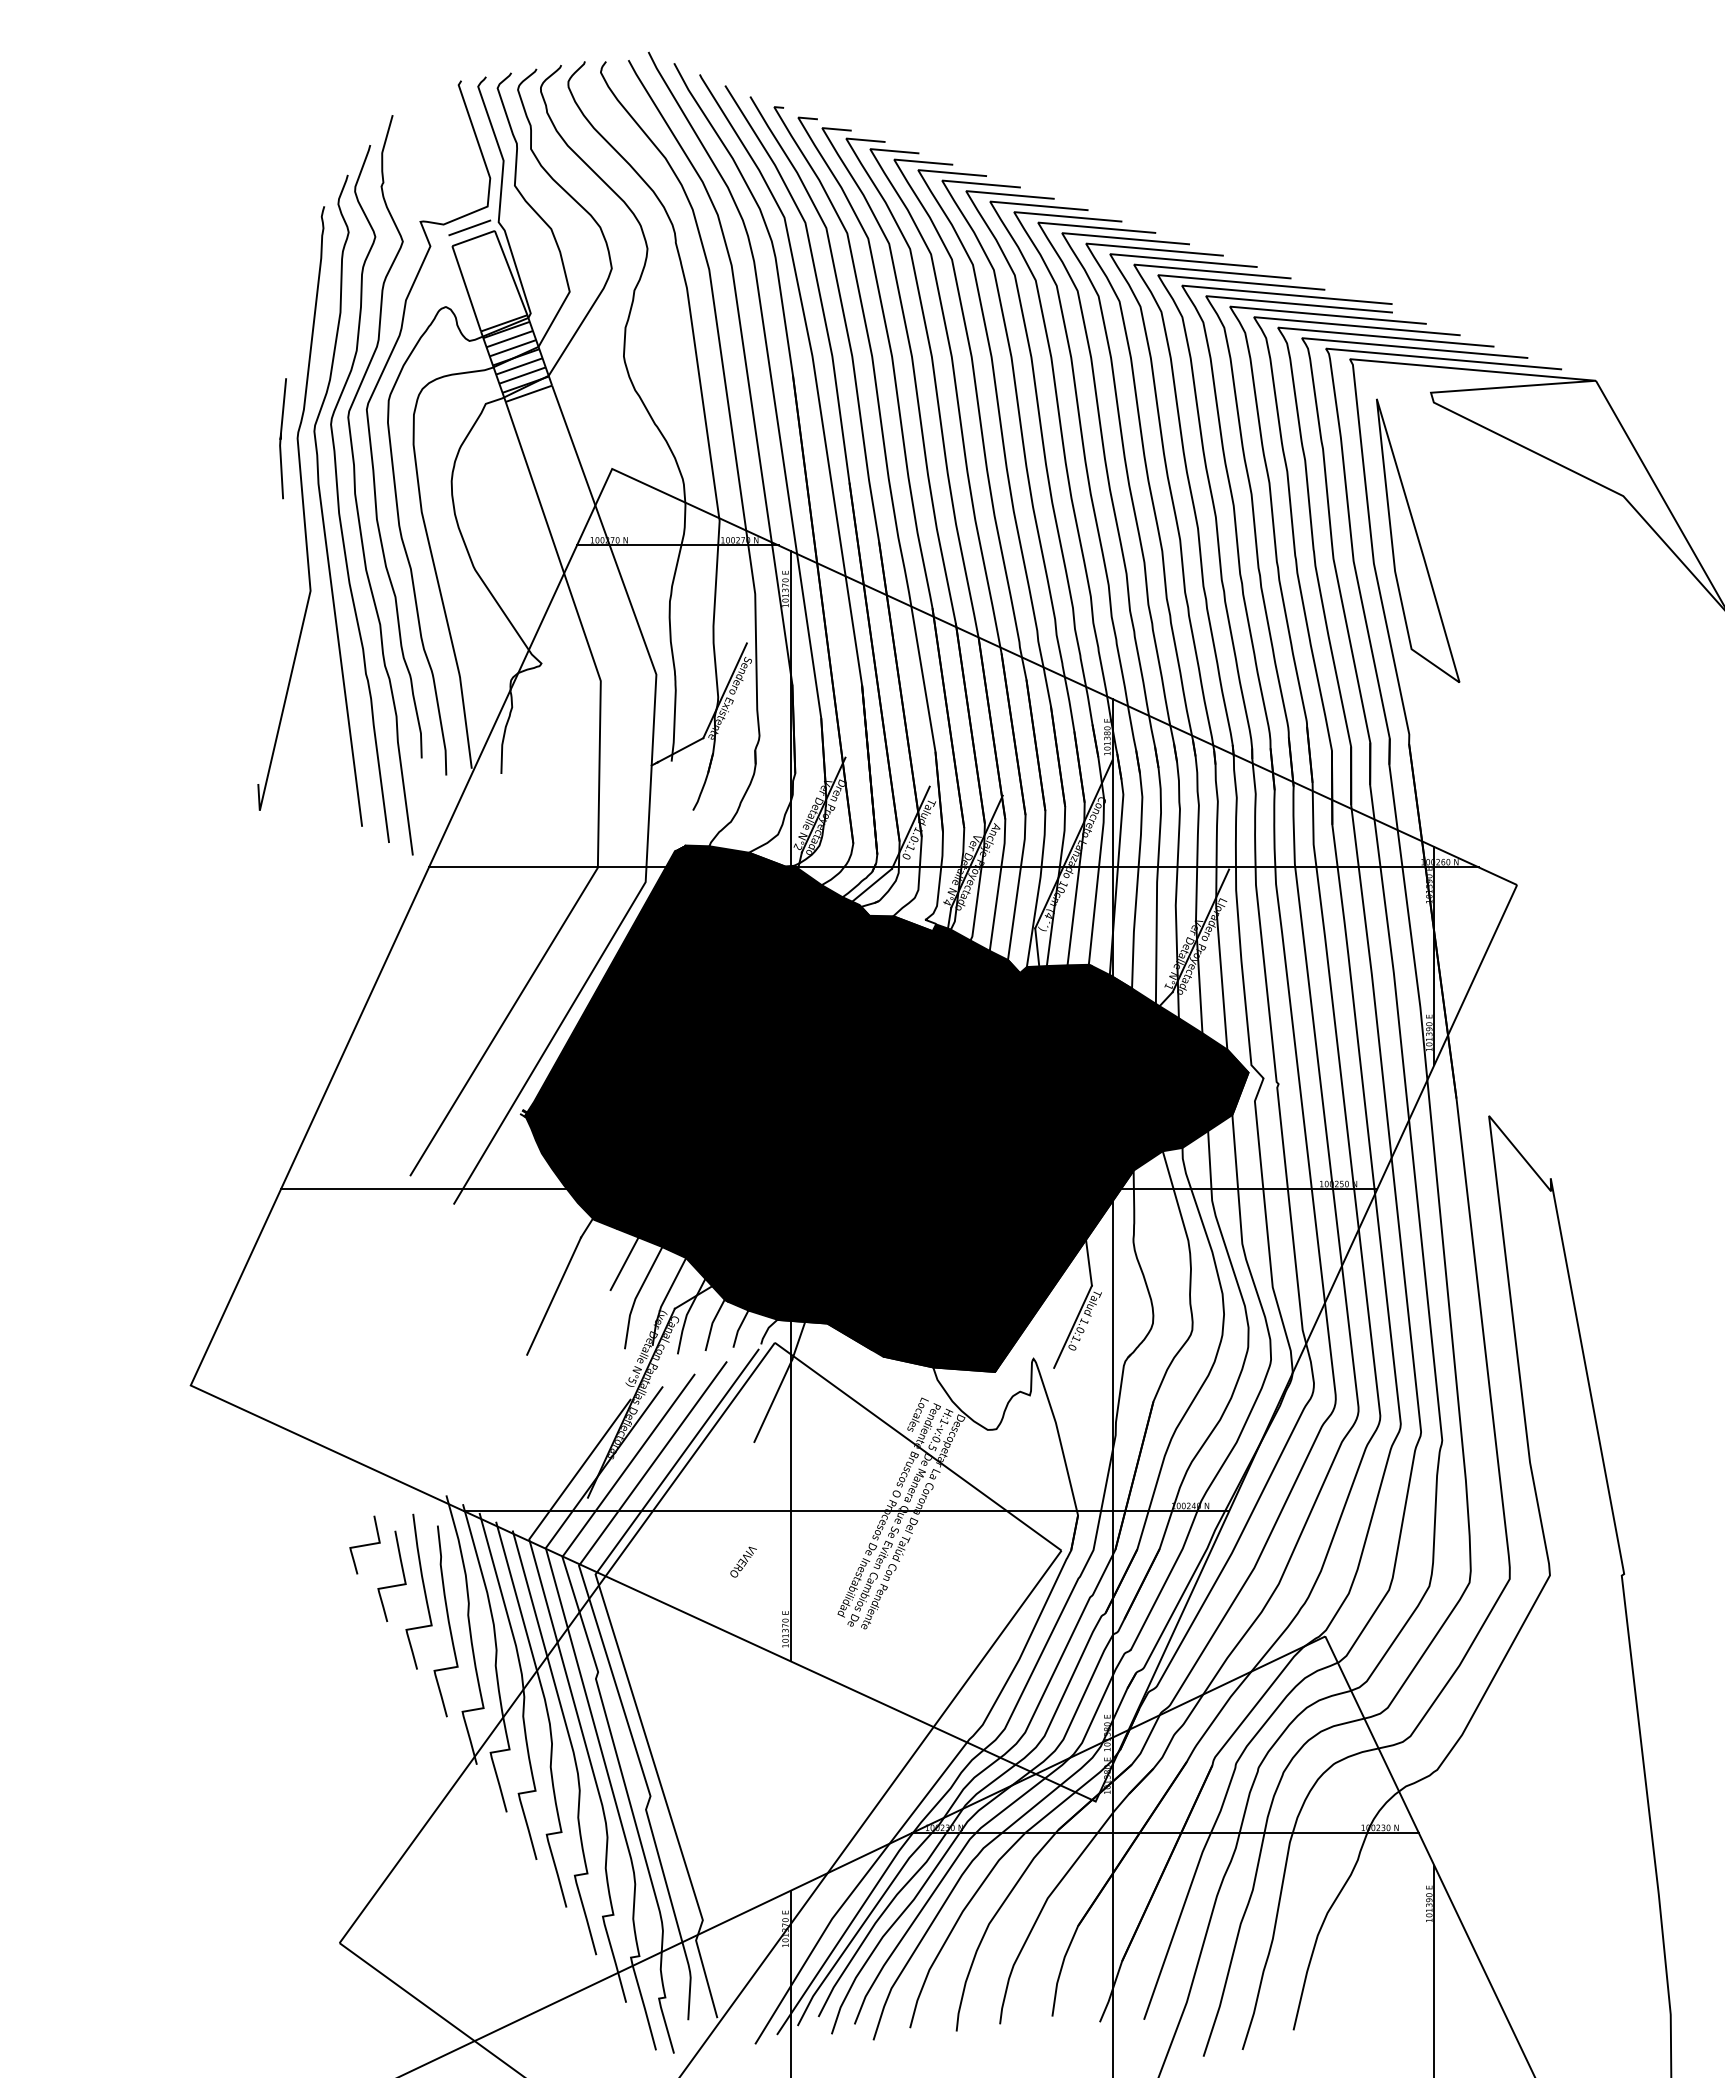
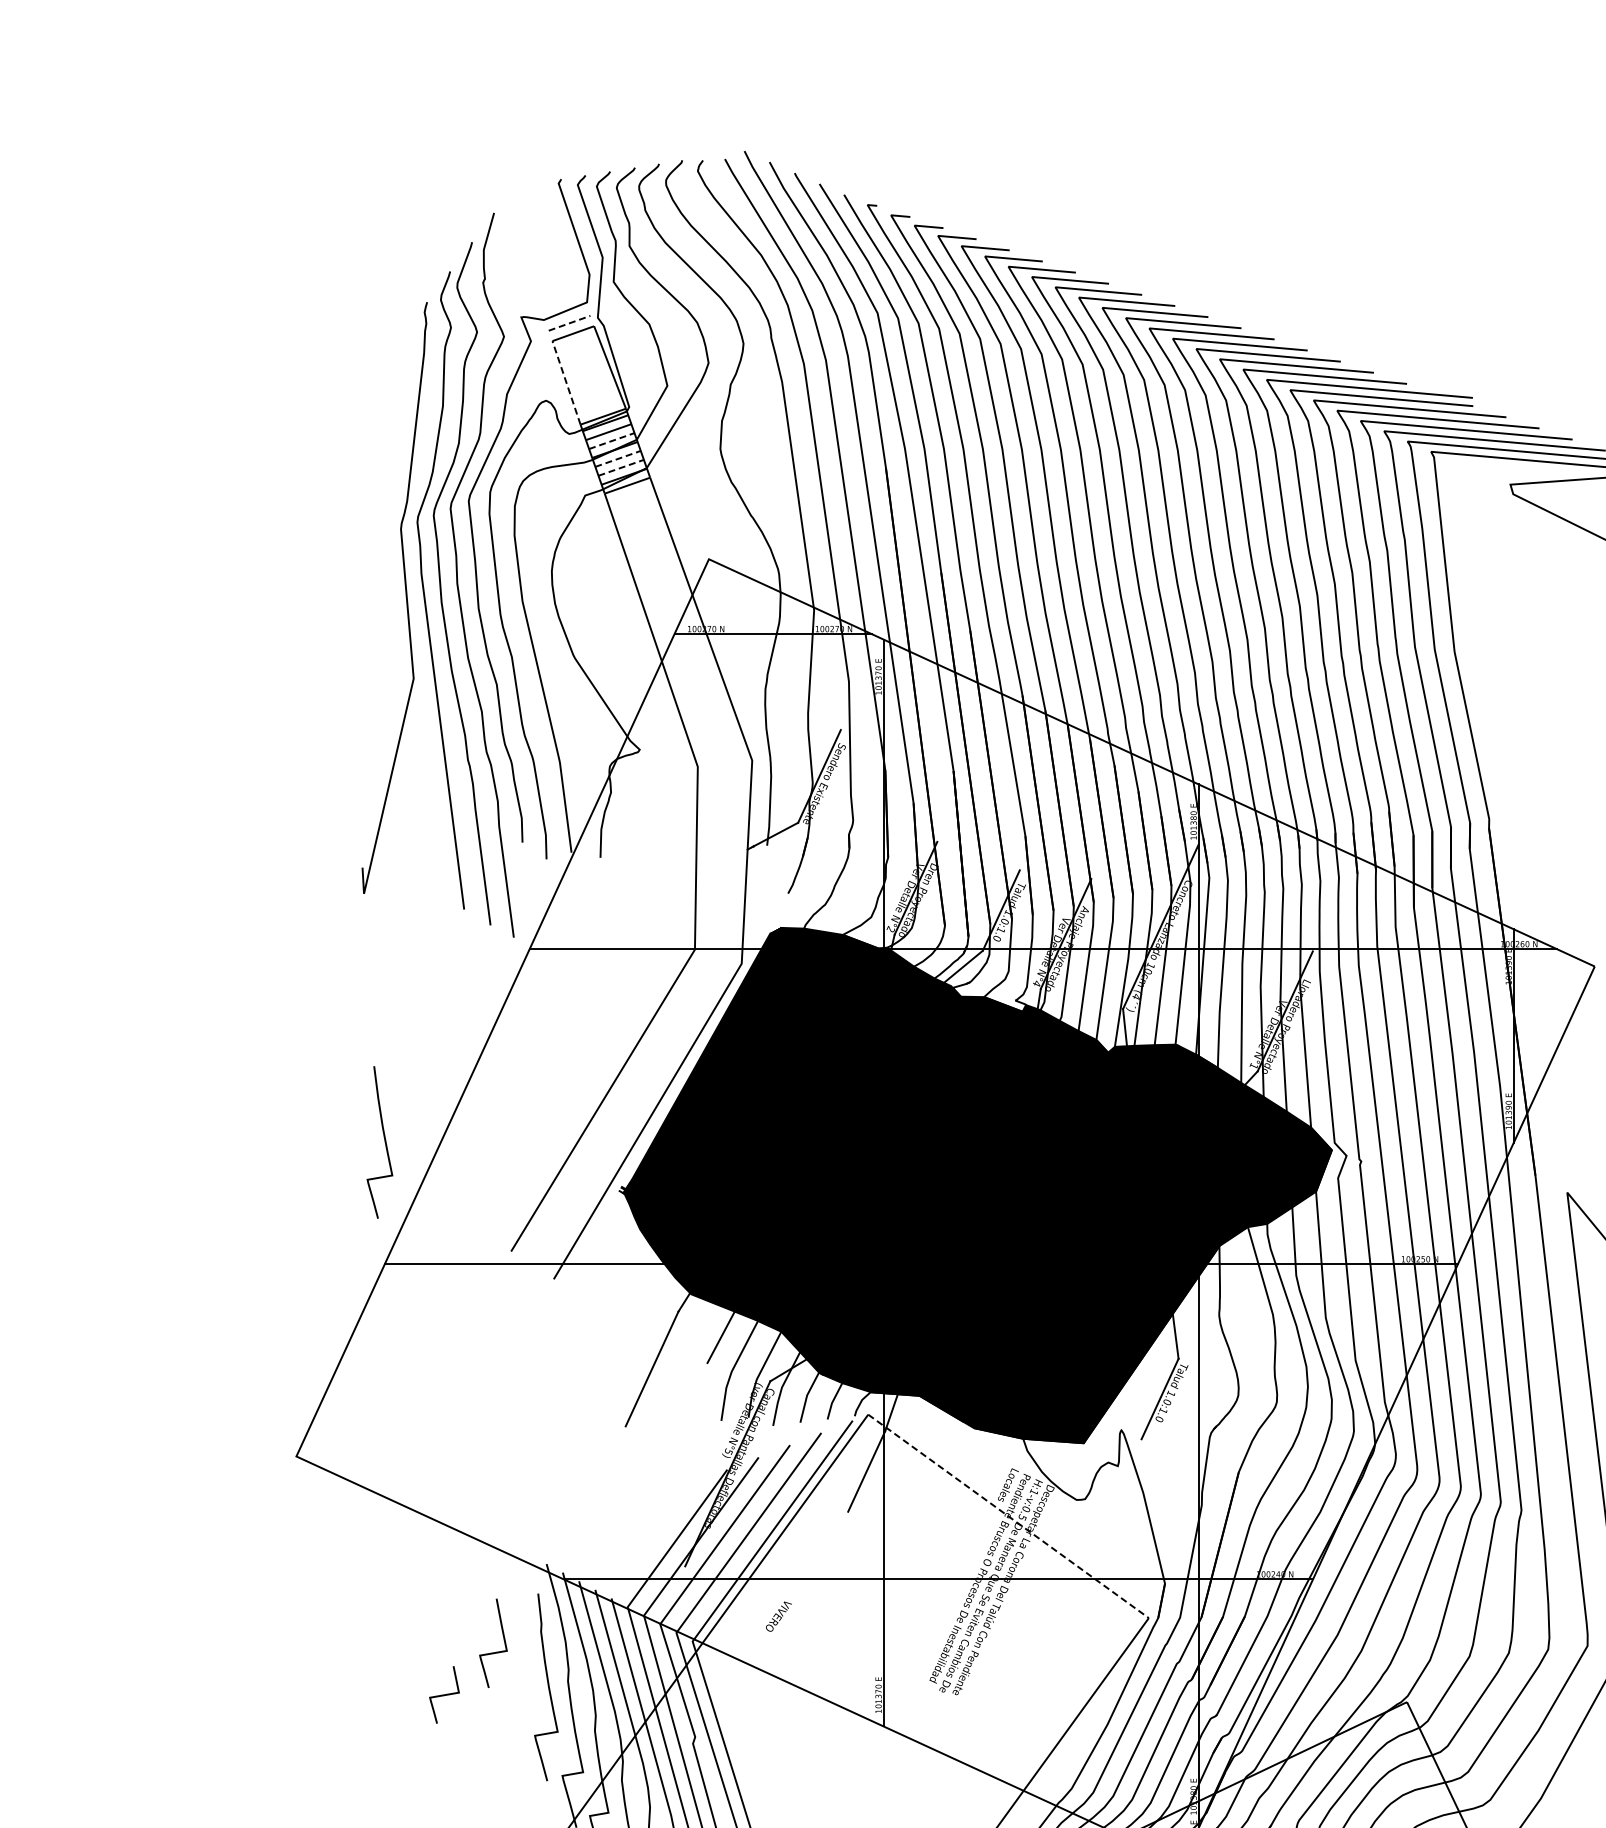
line: (469, 227) -> (569, 322), solid -> dashed
line: (466, 288) -> (566, 382), solid -> dashed
line: (512, 348) -> (611, 441), solid -> dashed
line: (519, 366) -> (618, 458), solid -> dashed
line: (522, 375) -> (621, 467), solid -> dashed
part: (282, 438) -> (386, 529), removed
part: (1418, 540) -> (1498, 629), removed
line: (918, 1447) -> (1008, 1517), solid -> dashed
curve: (364, 1544) -> (443, 1694), moved
text: (743, 1561) -> (778, 1616), moved
curve: (423, 1590) -> (384, 1141), moved

